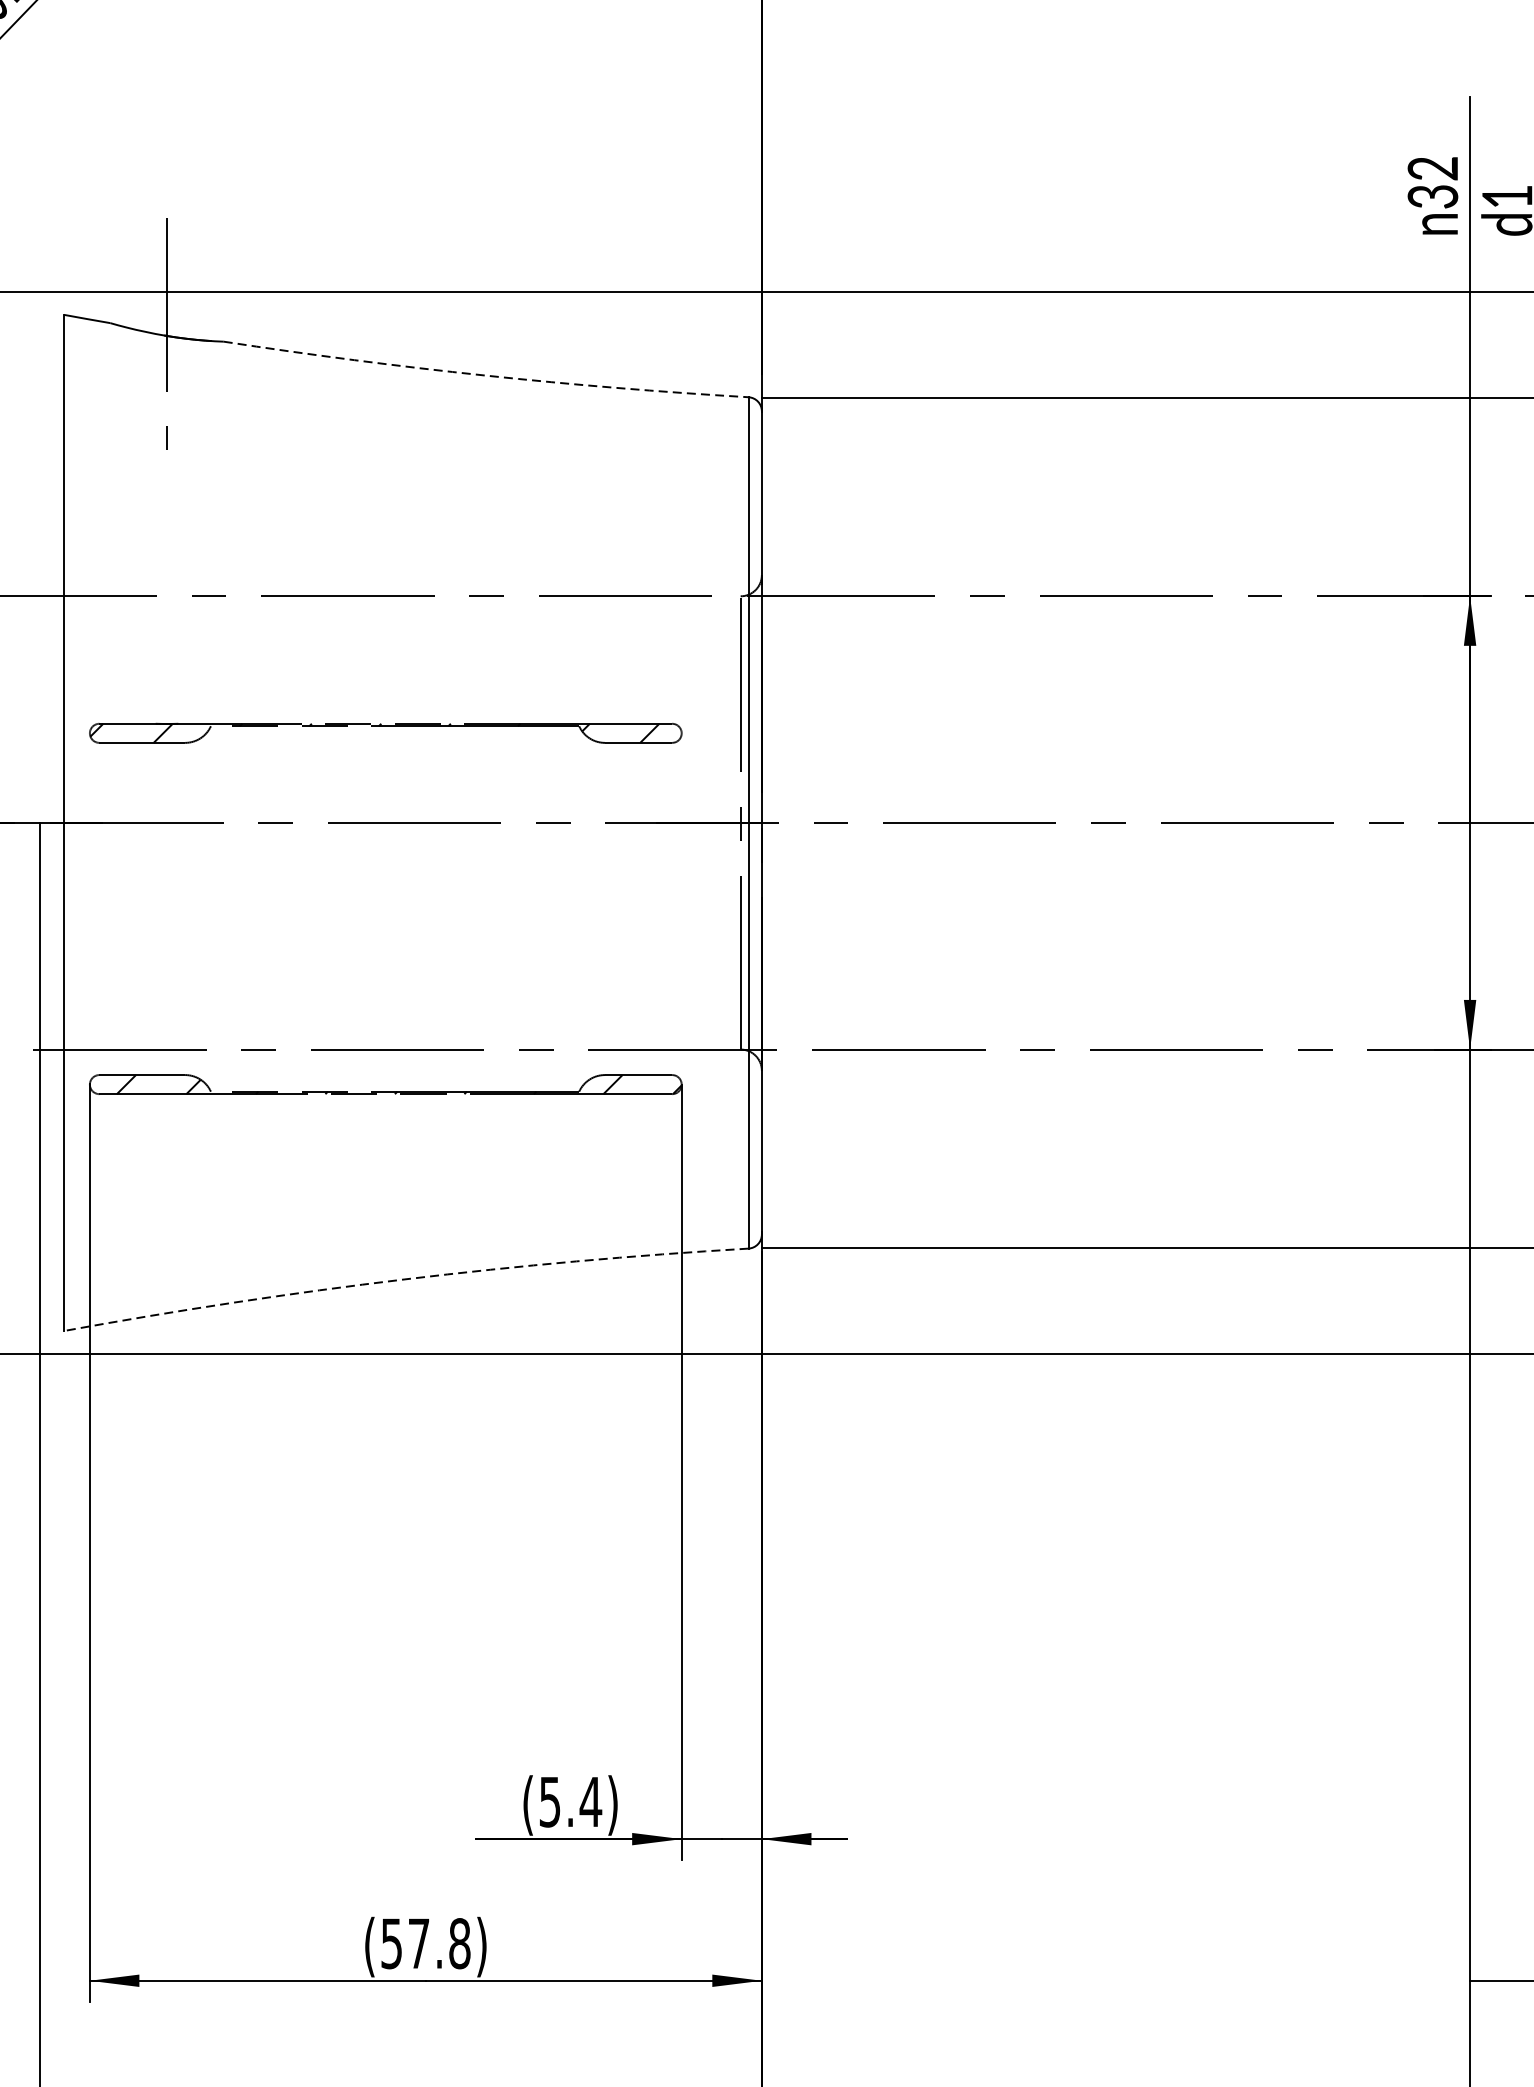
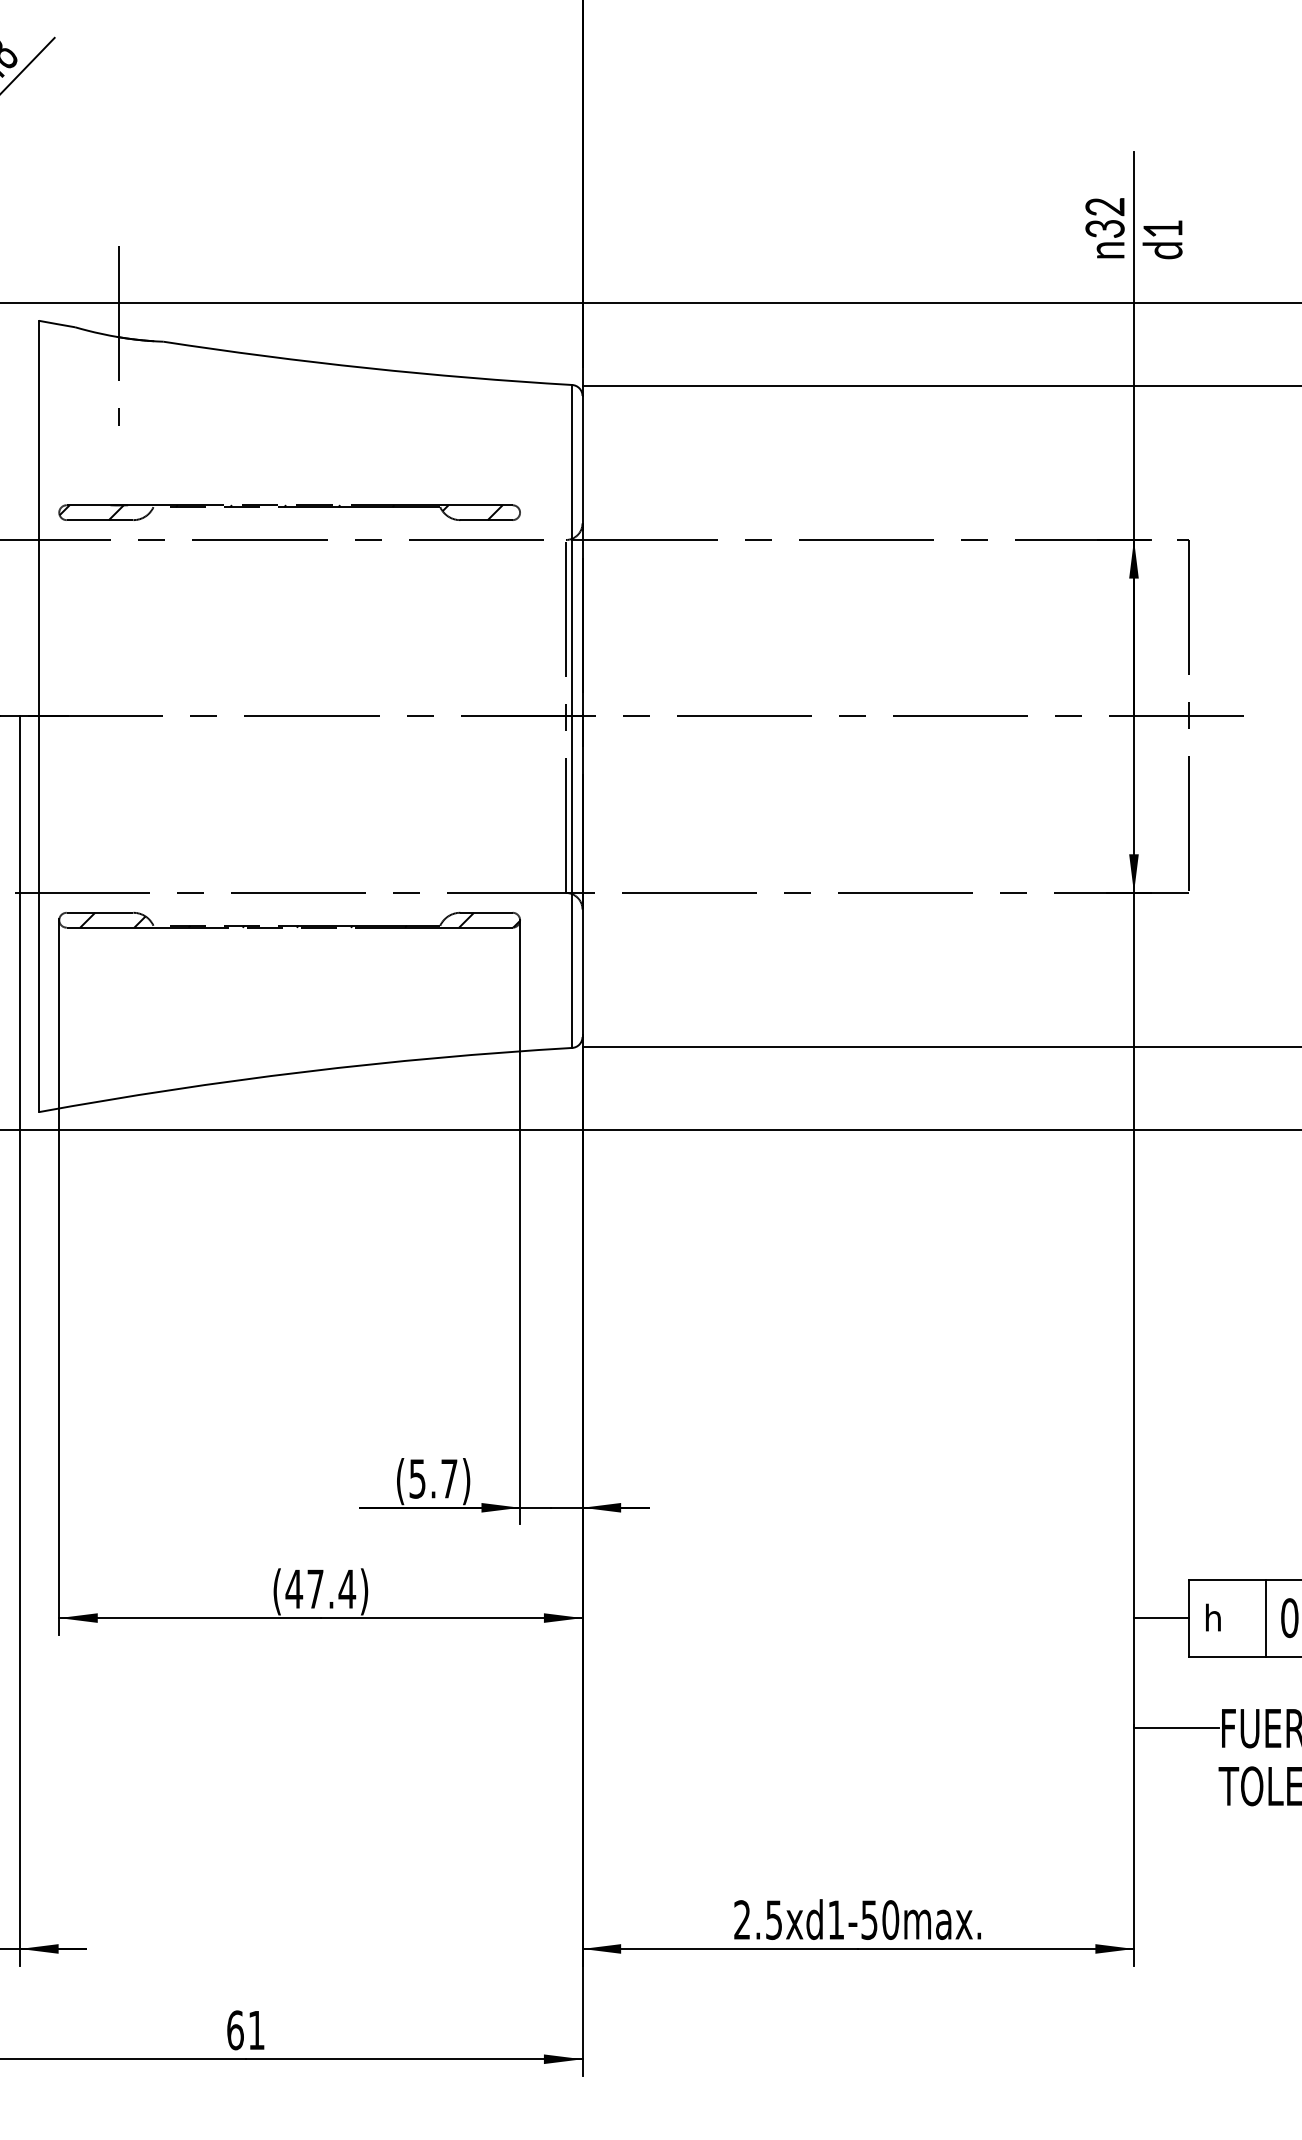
arc: (485, 376) -> (367, 368), dashed -> solid
part: (385, 733) -> (289, 512), moved
arc: (404, 1278) -> (304, 1071), dashed -> solid
text: (591, 1801) -> (449, 1478), (5.4) -> (5.7)
text: (425, 1944) -> (320, 1589), (57.8) -> (47.4)

